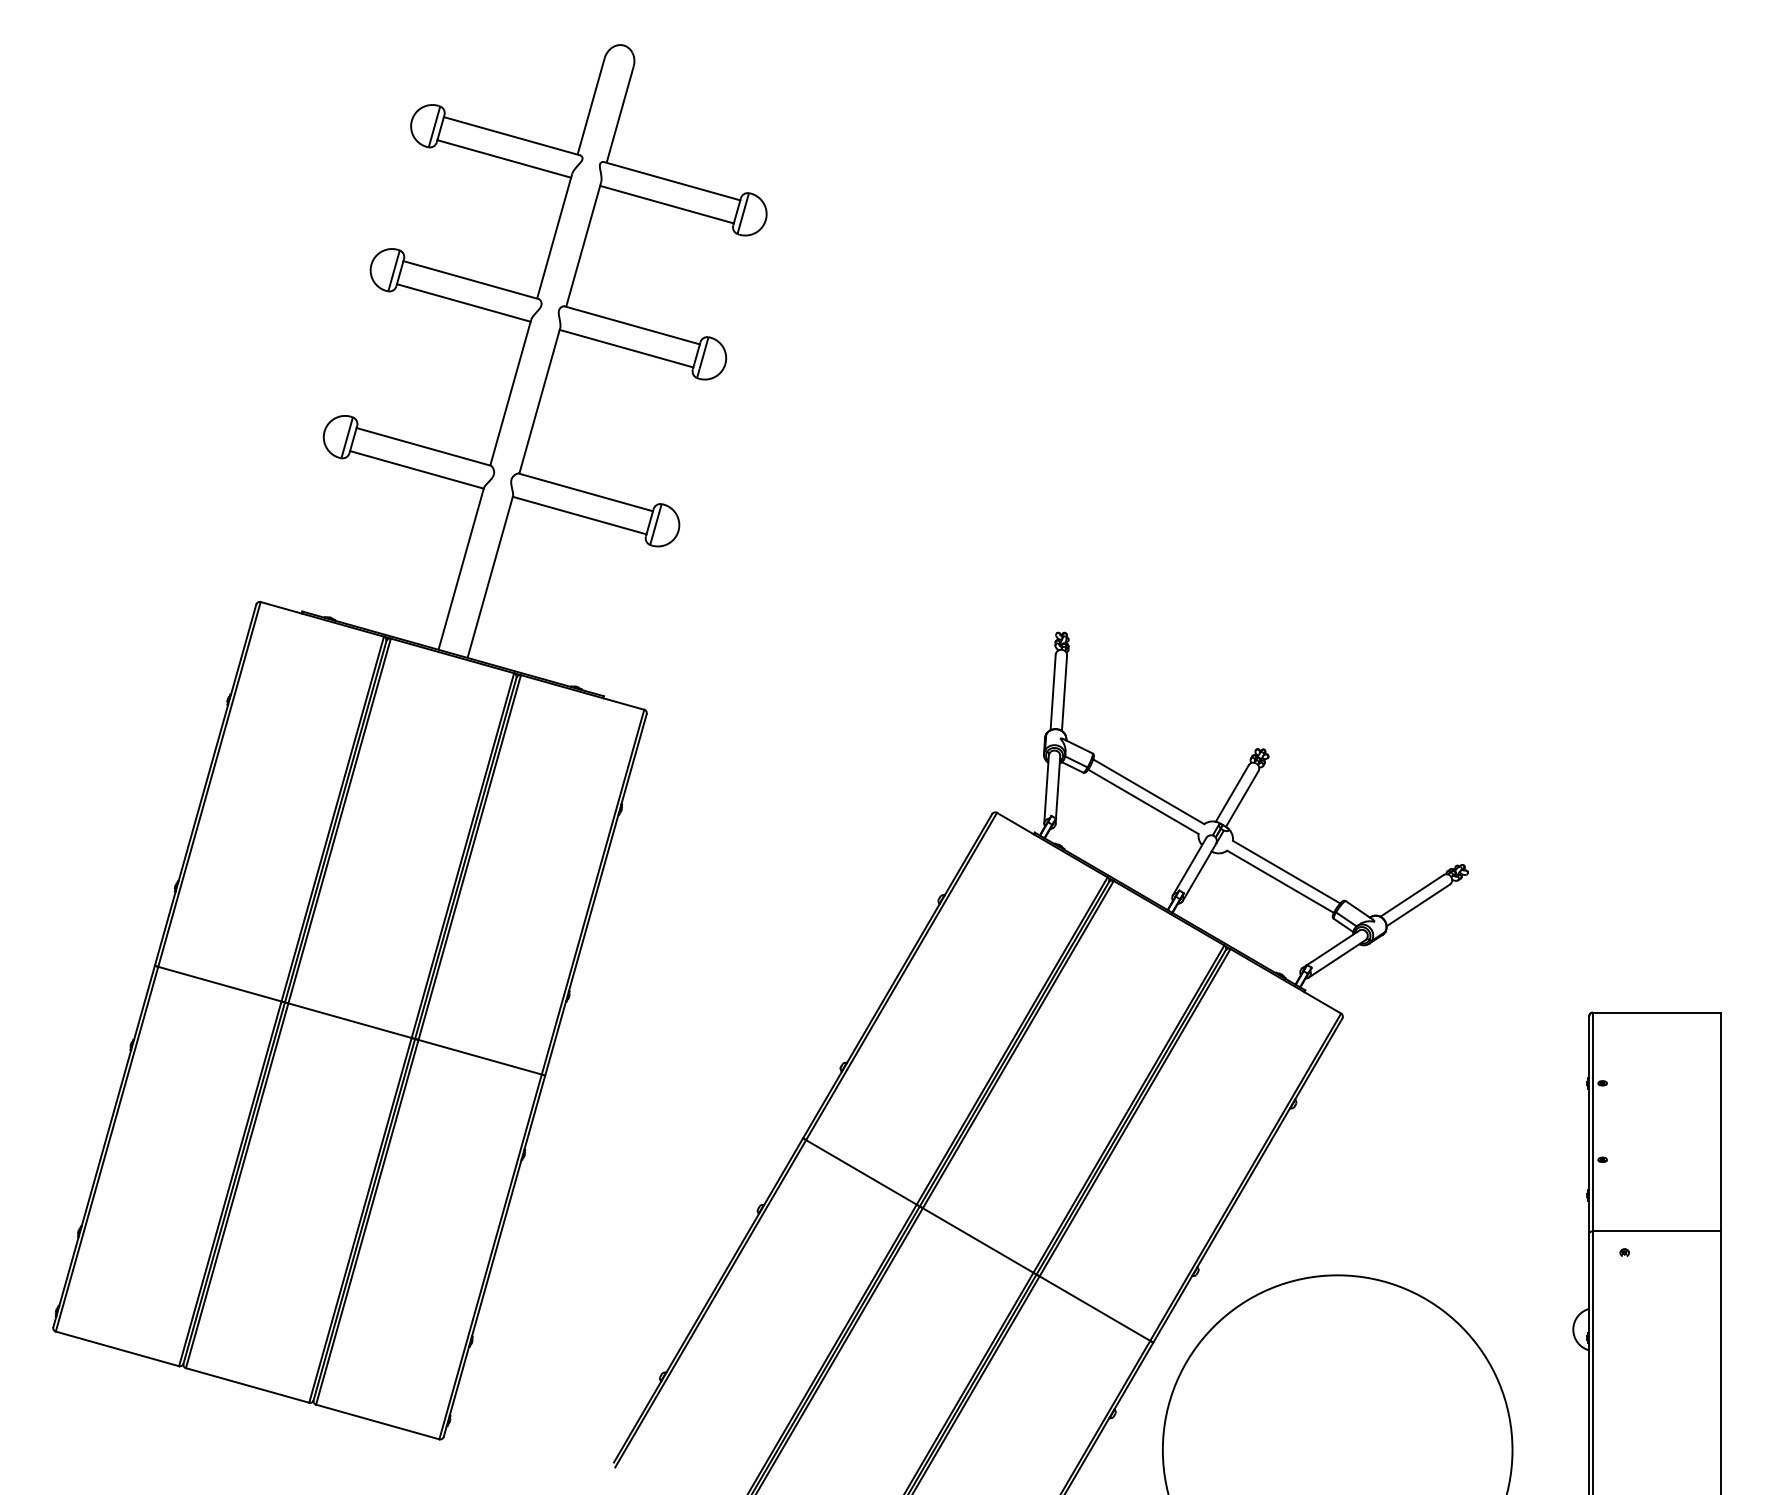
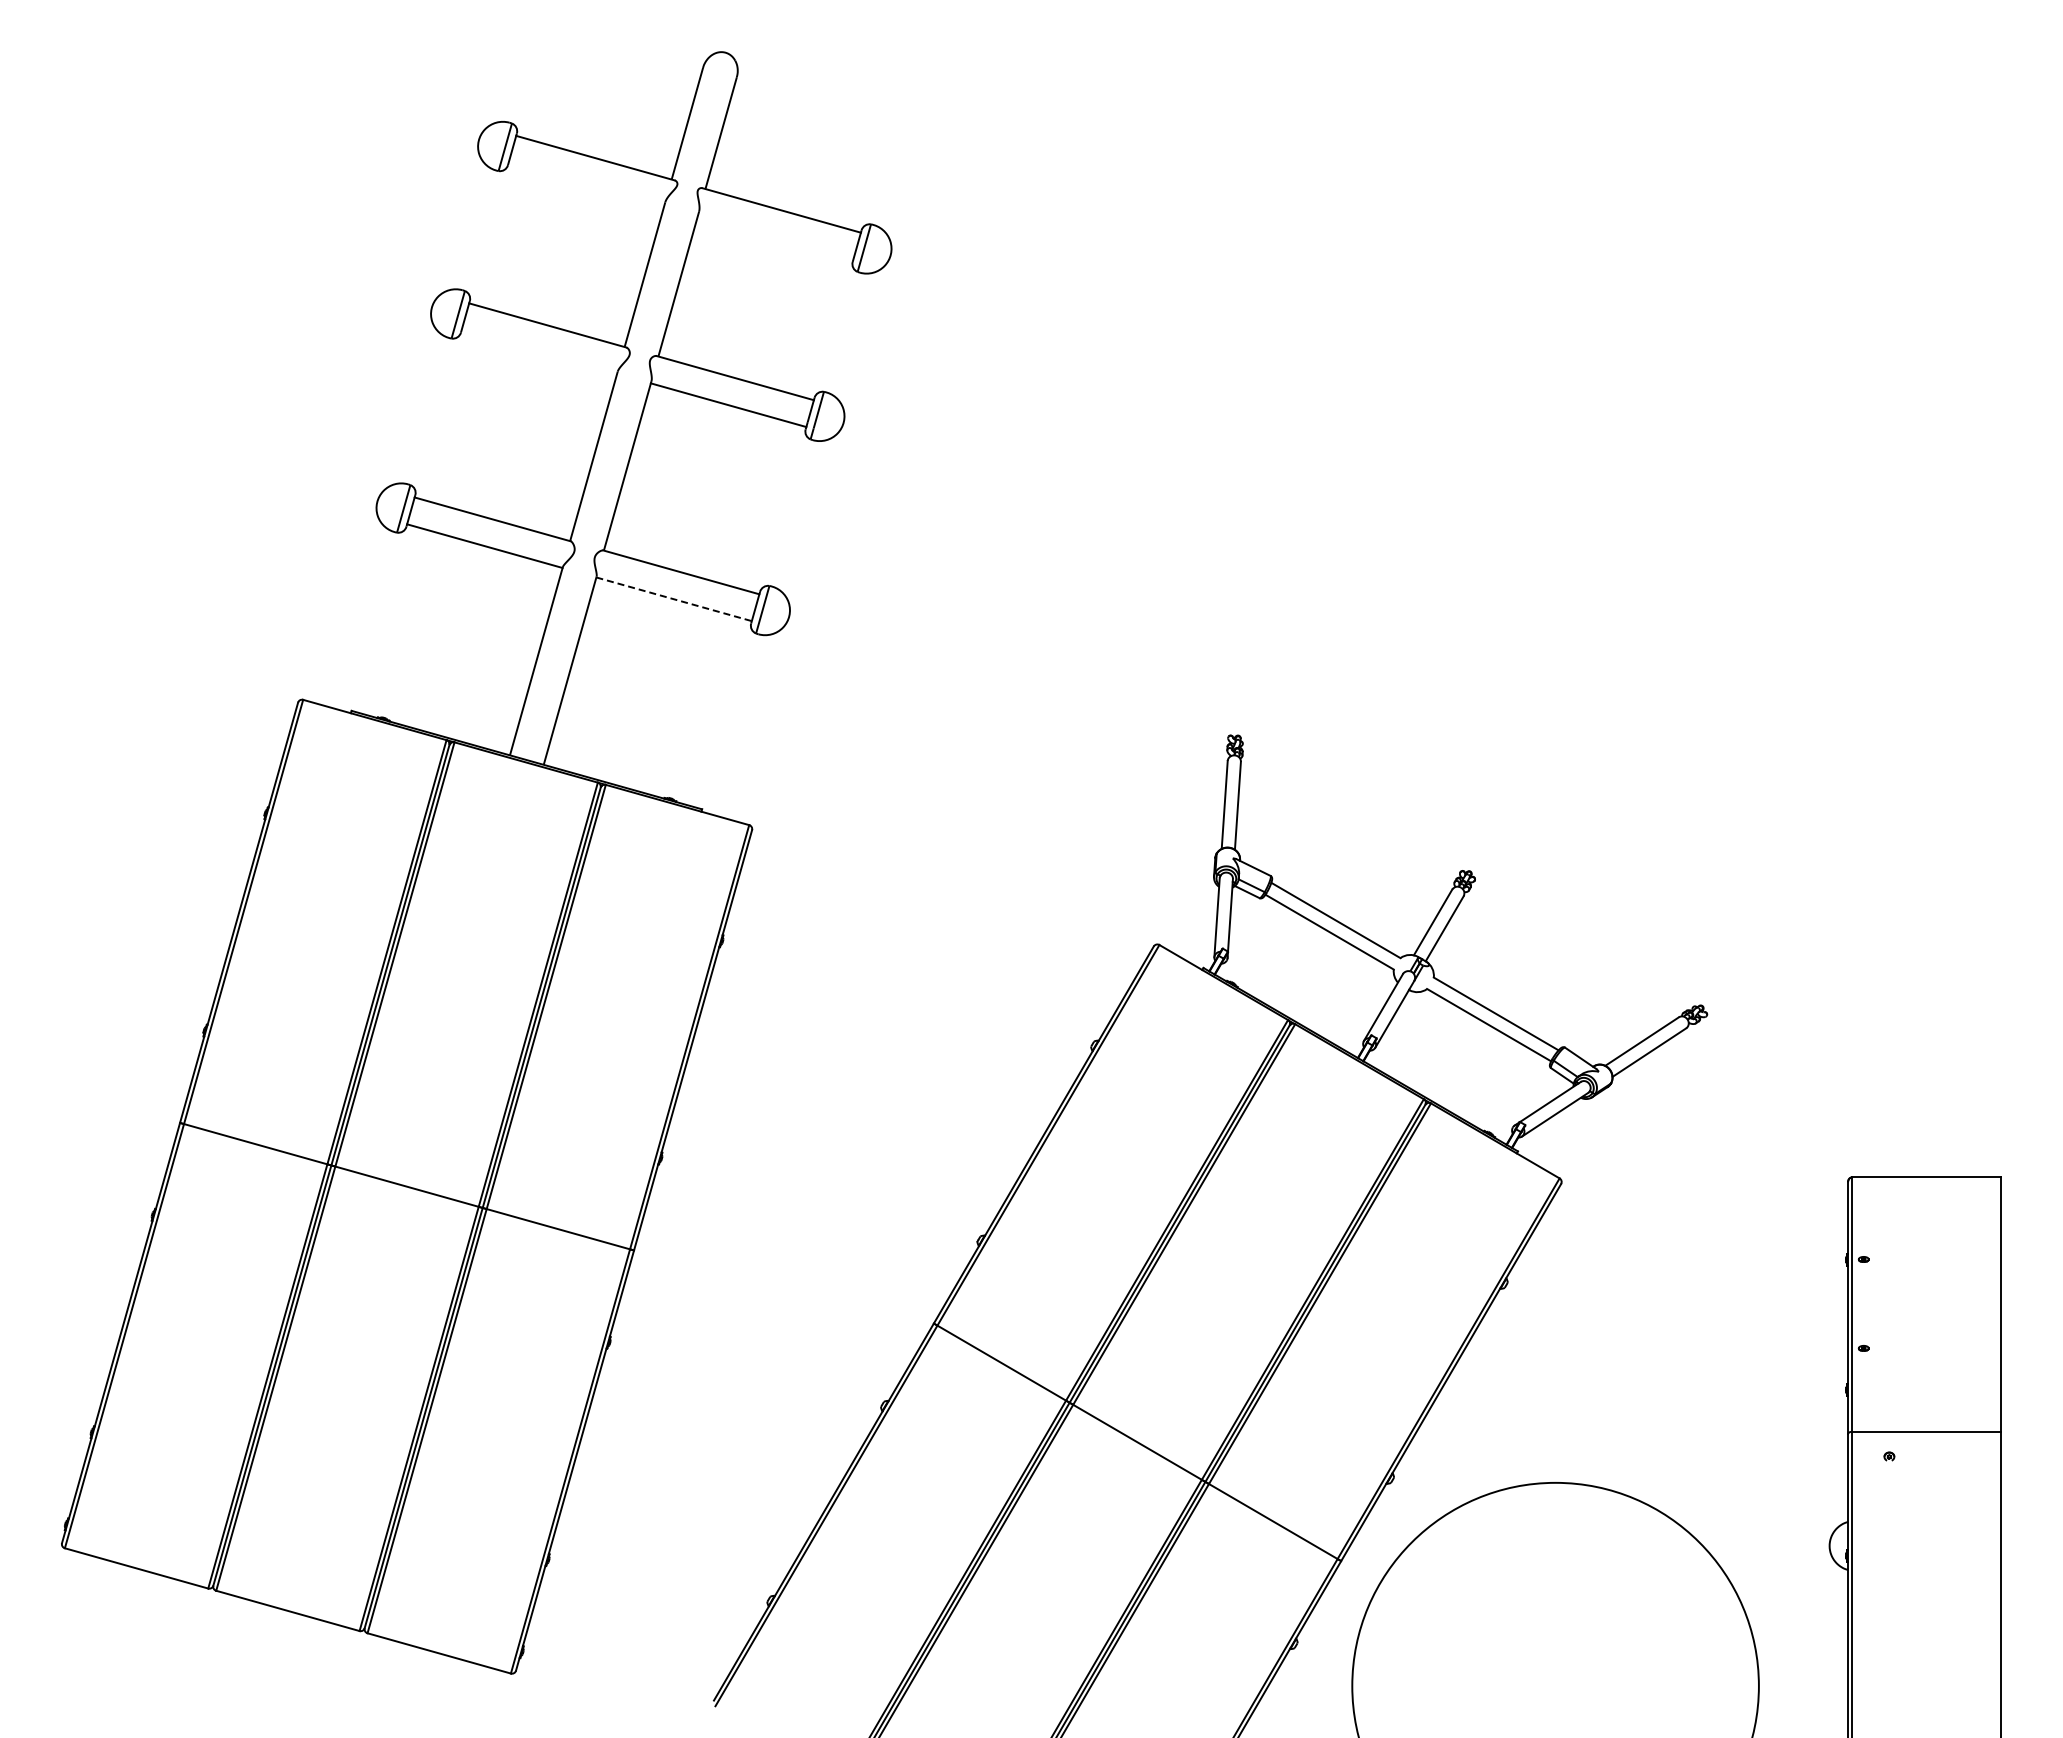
line: (504, 158) -> (586, 184), removed
line: (666, 204) -> (775, 237), removed
line: (463, 302) -> (539, 351), removed
line: (580, 515) -> (674, 599), solid -> dashed

